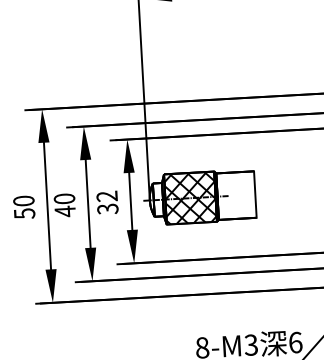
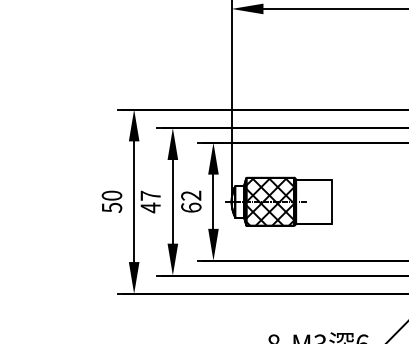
text: (64, 198) -> (150, 195), 40 -> 47
text: (108, 208) -> (191, 207), 32 -> 62

